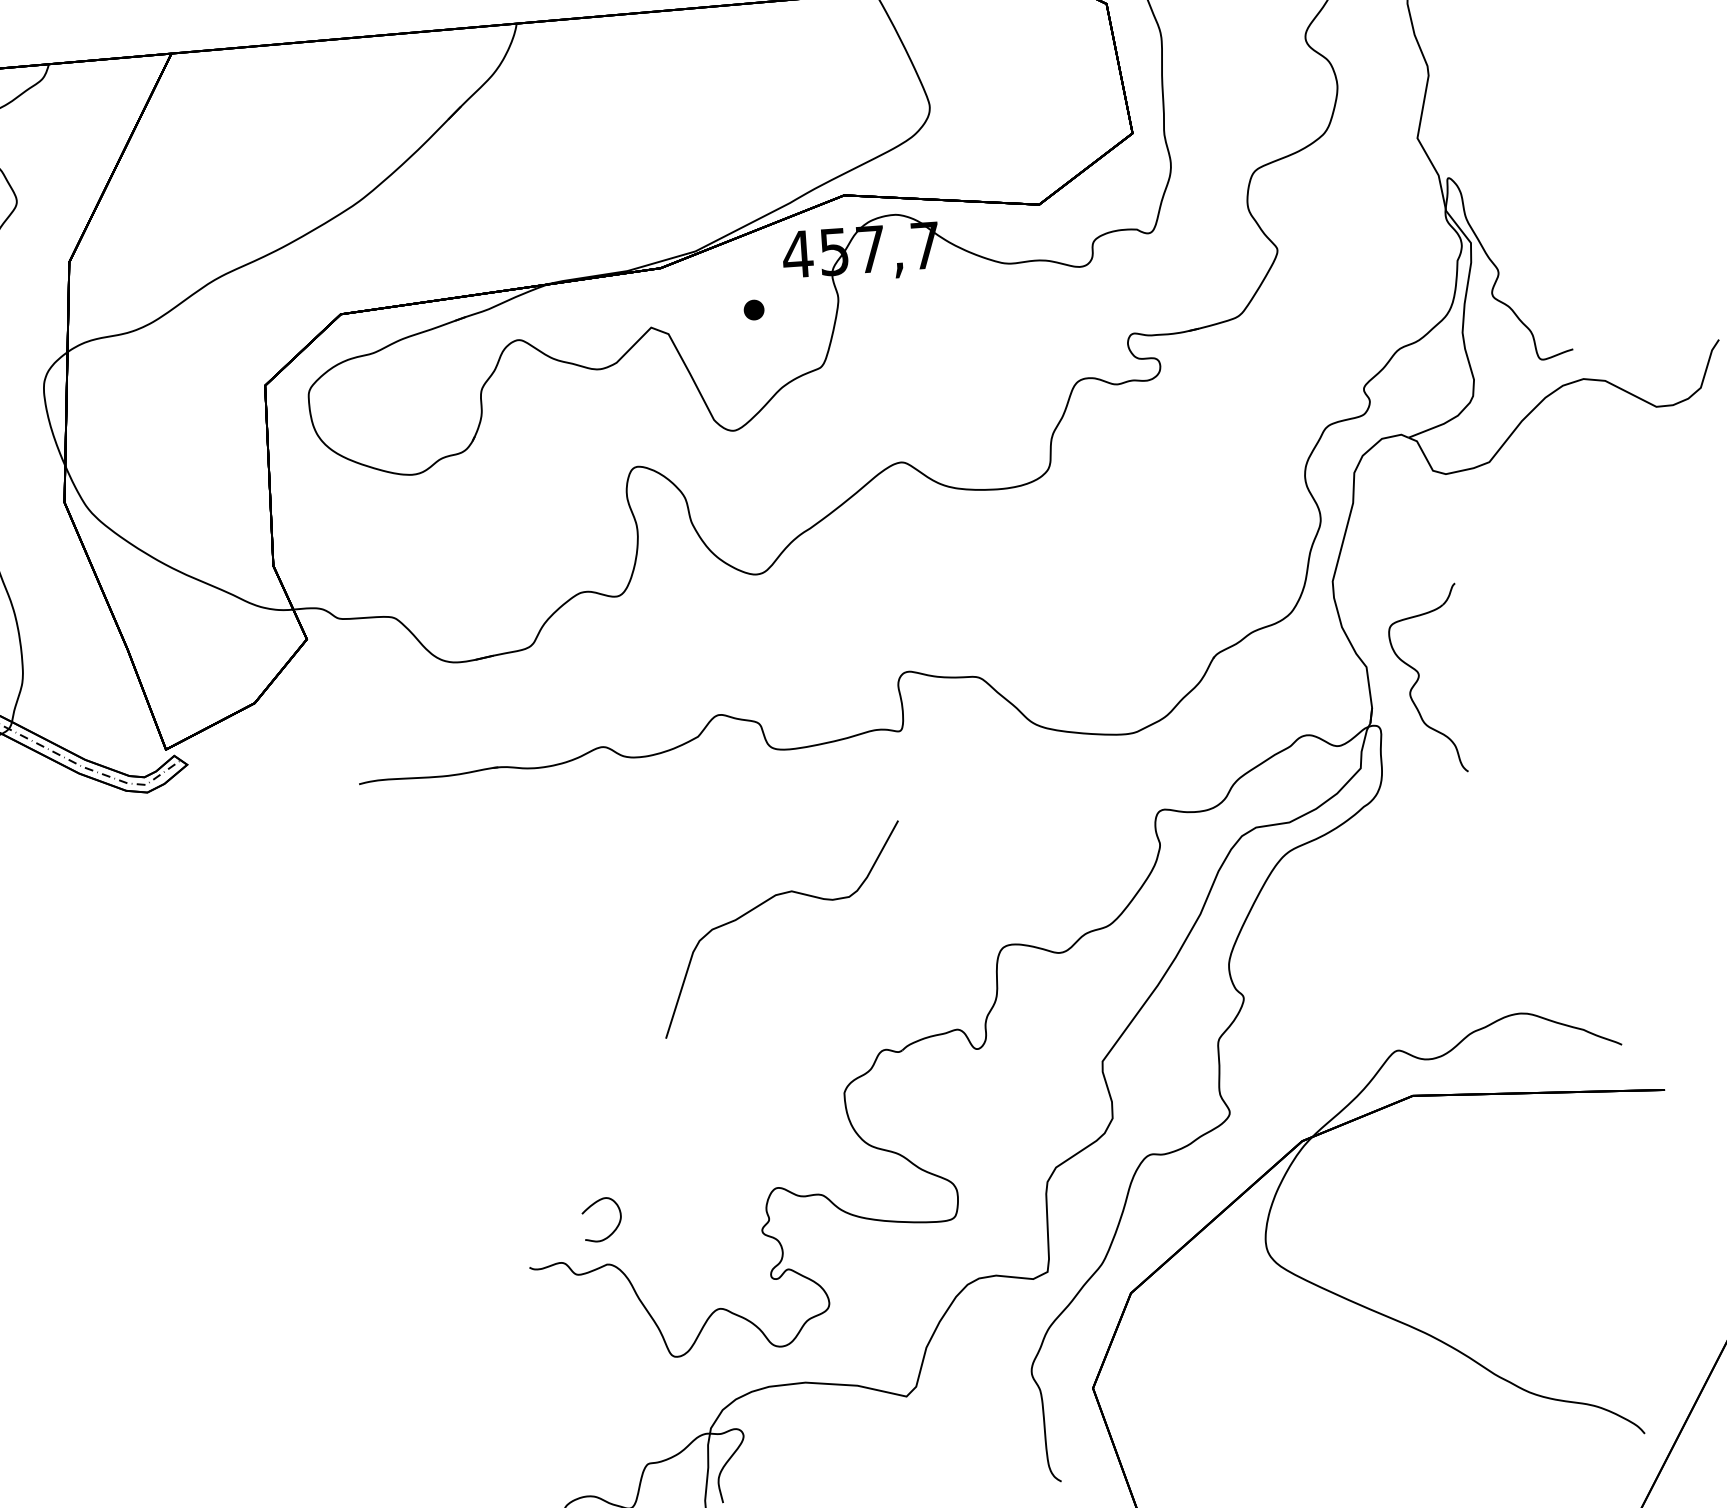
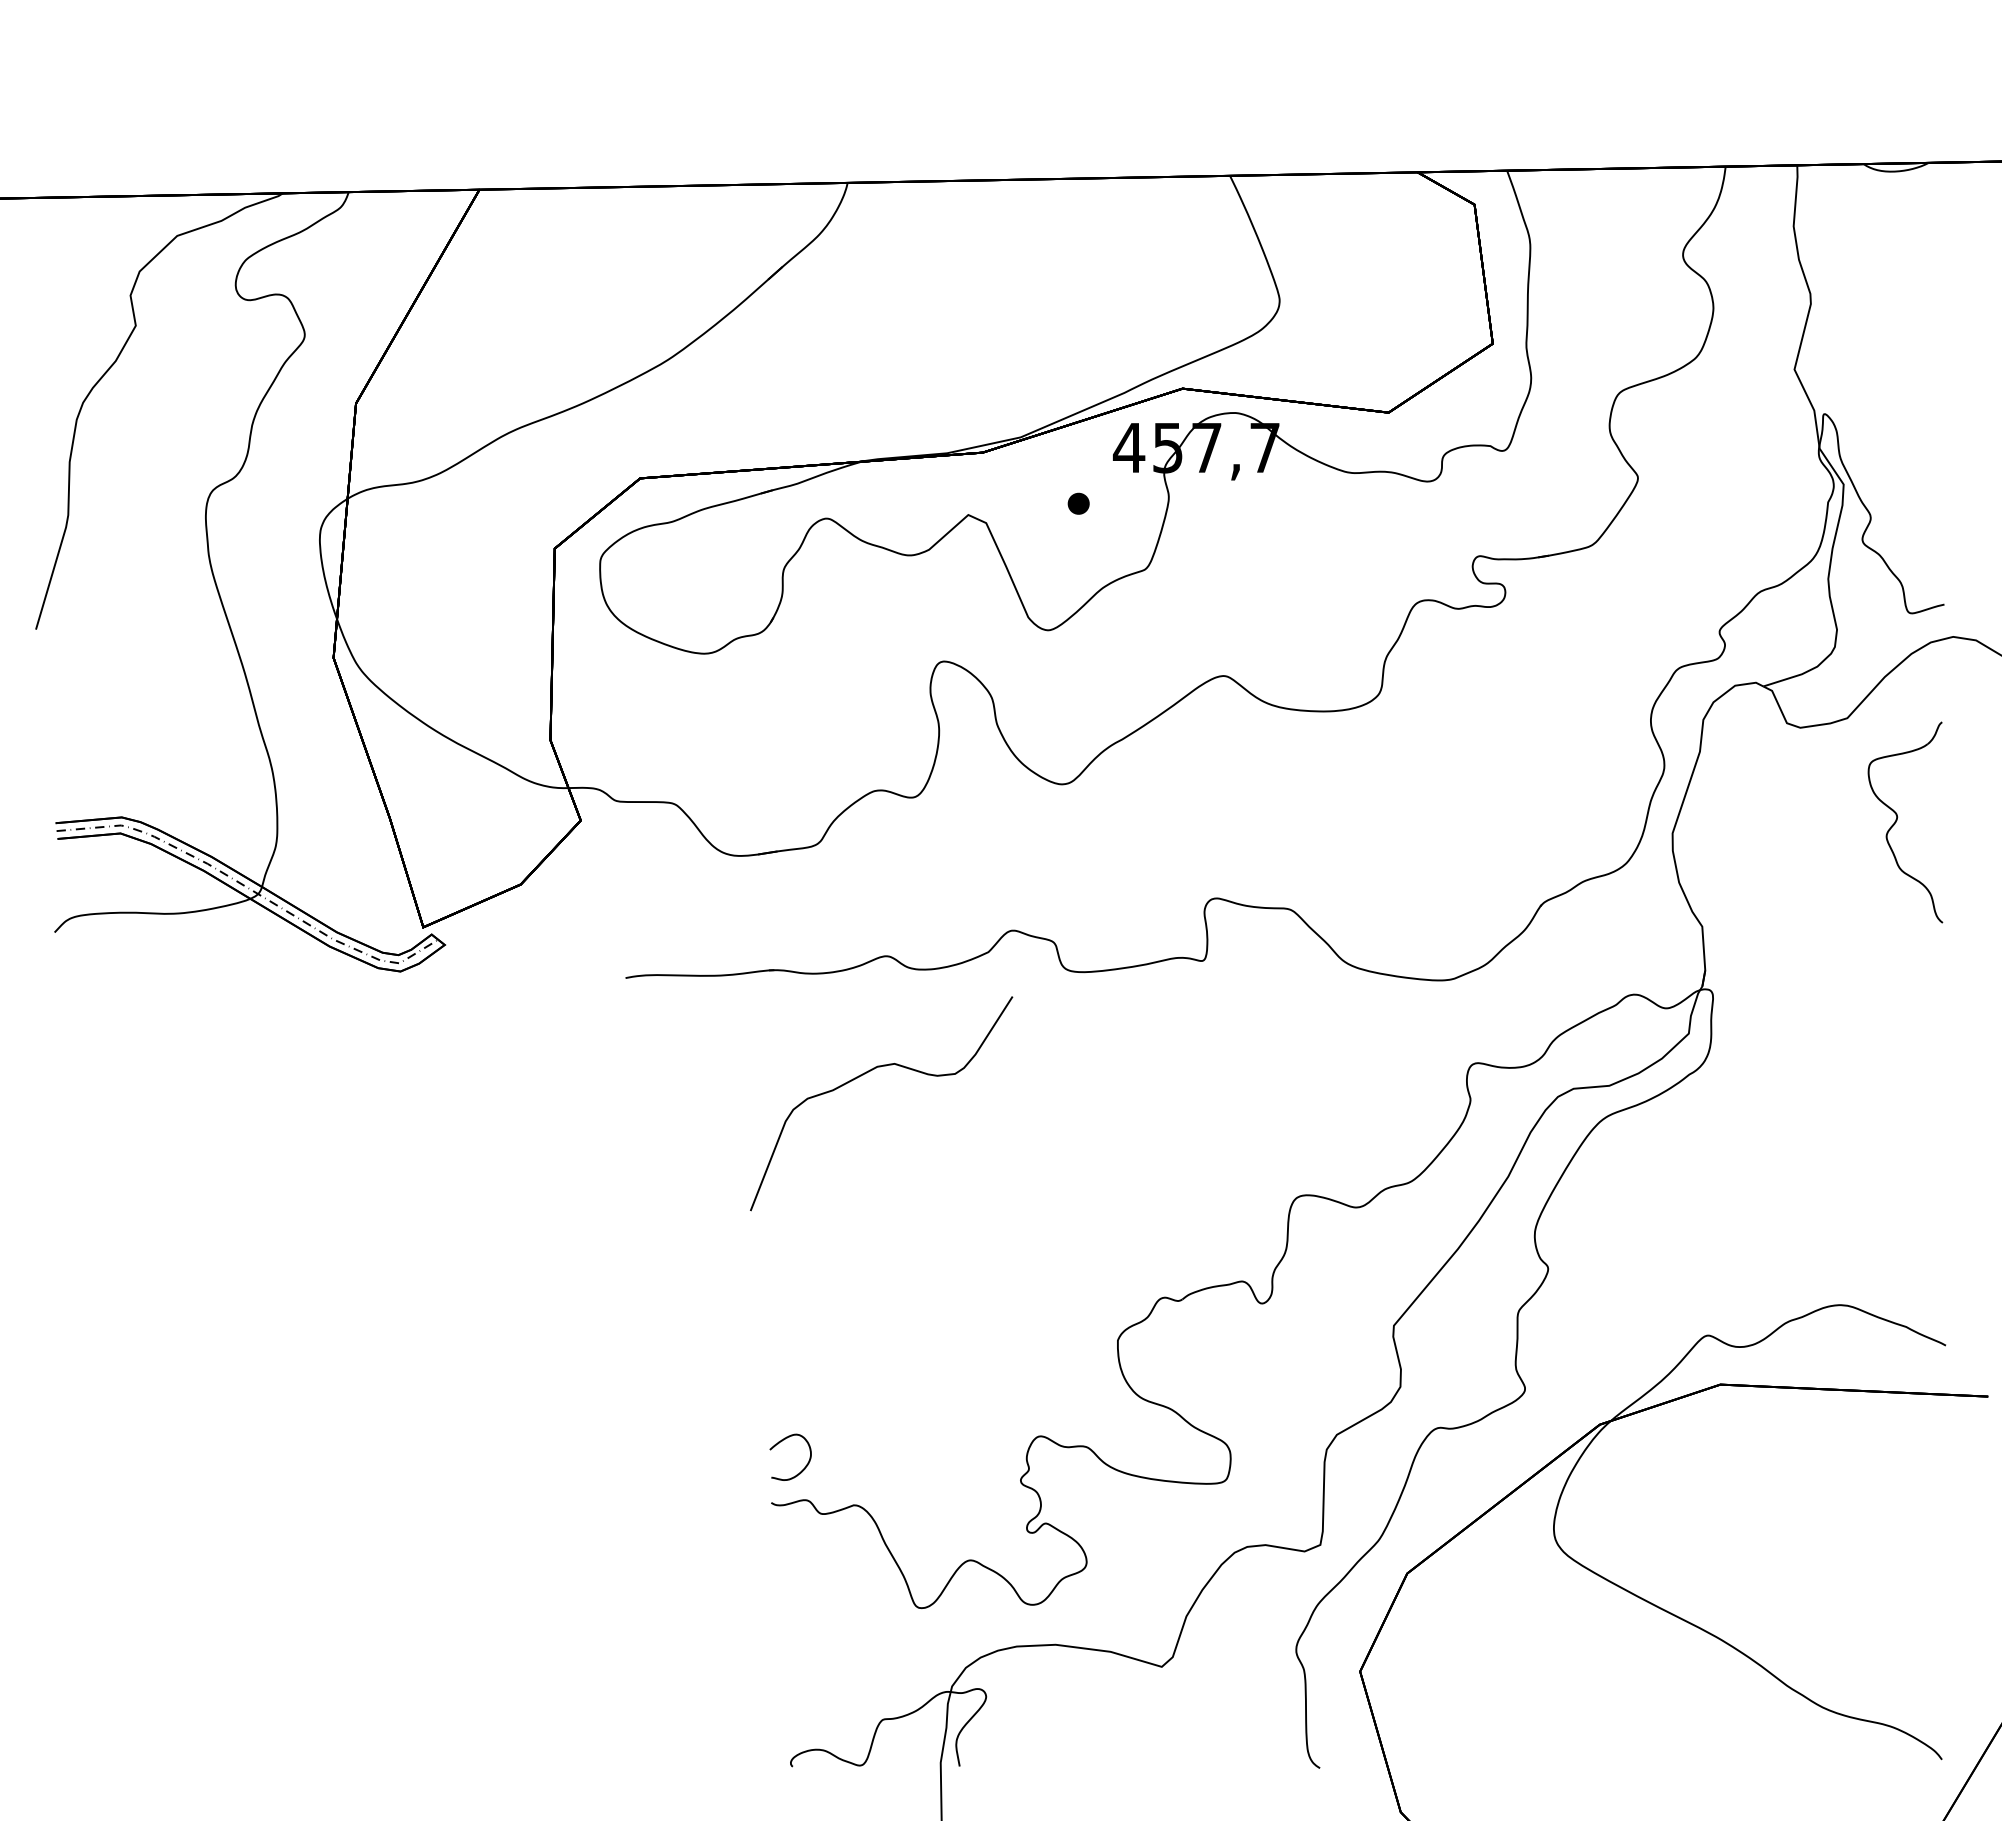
part: (1419, 678) -> (1897, 820), moved
curve: (766, 902) -> (867, 1073), moved
curve: (589, 1208) -> (778, 1444), moved

